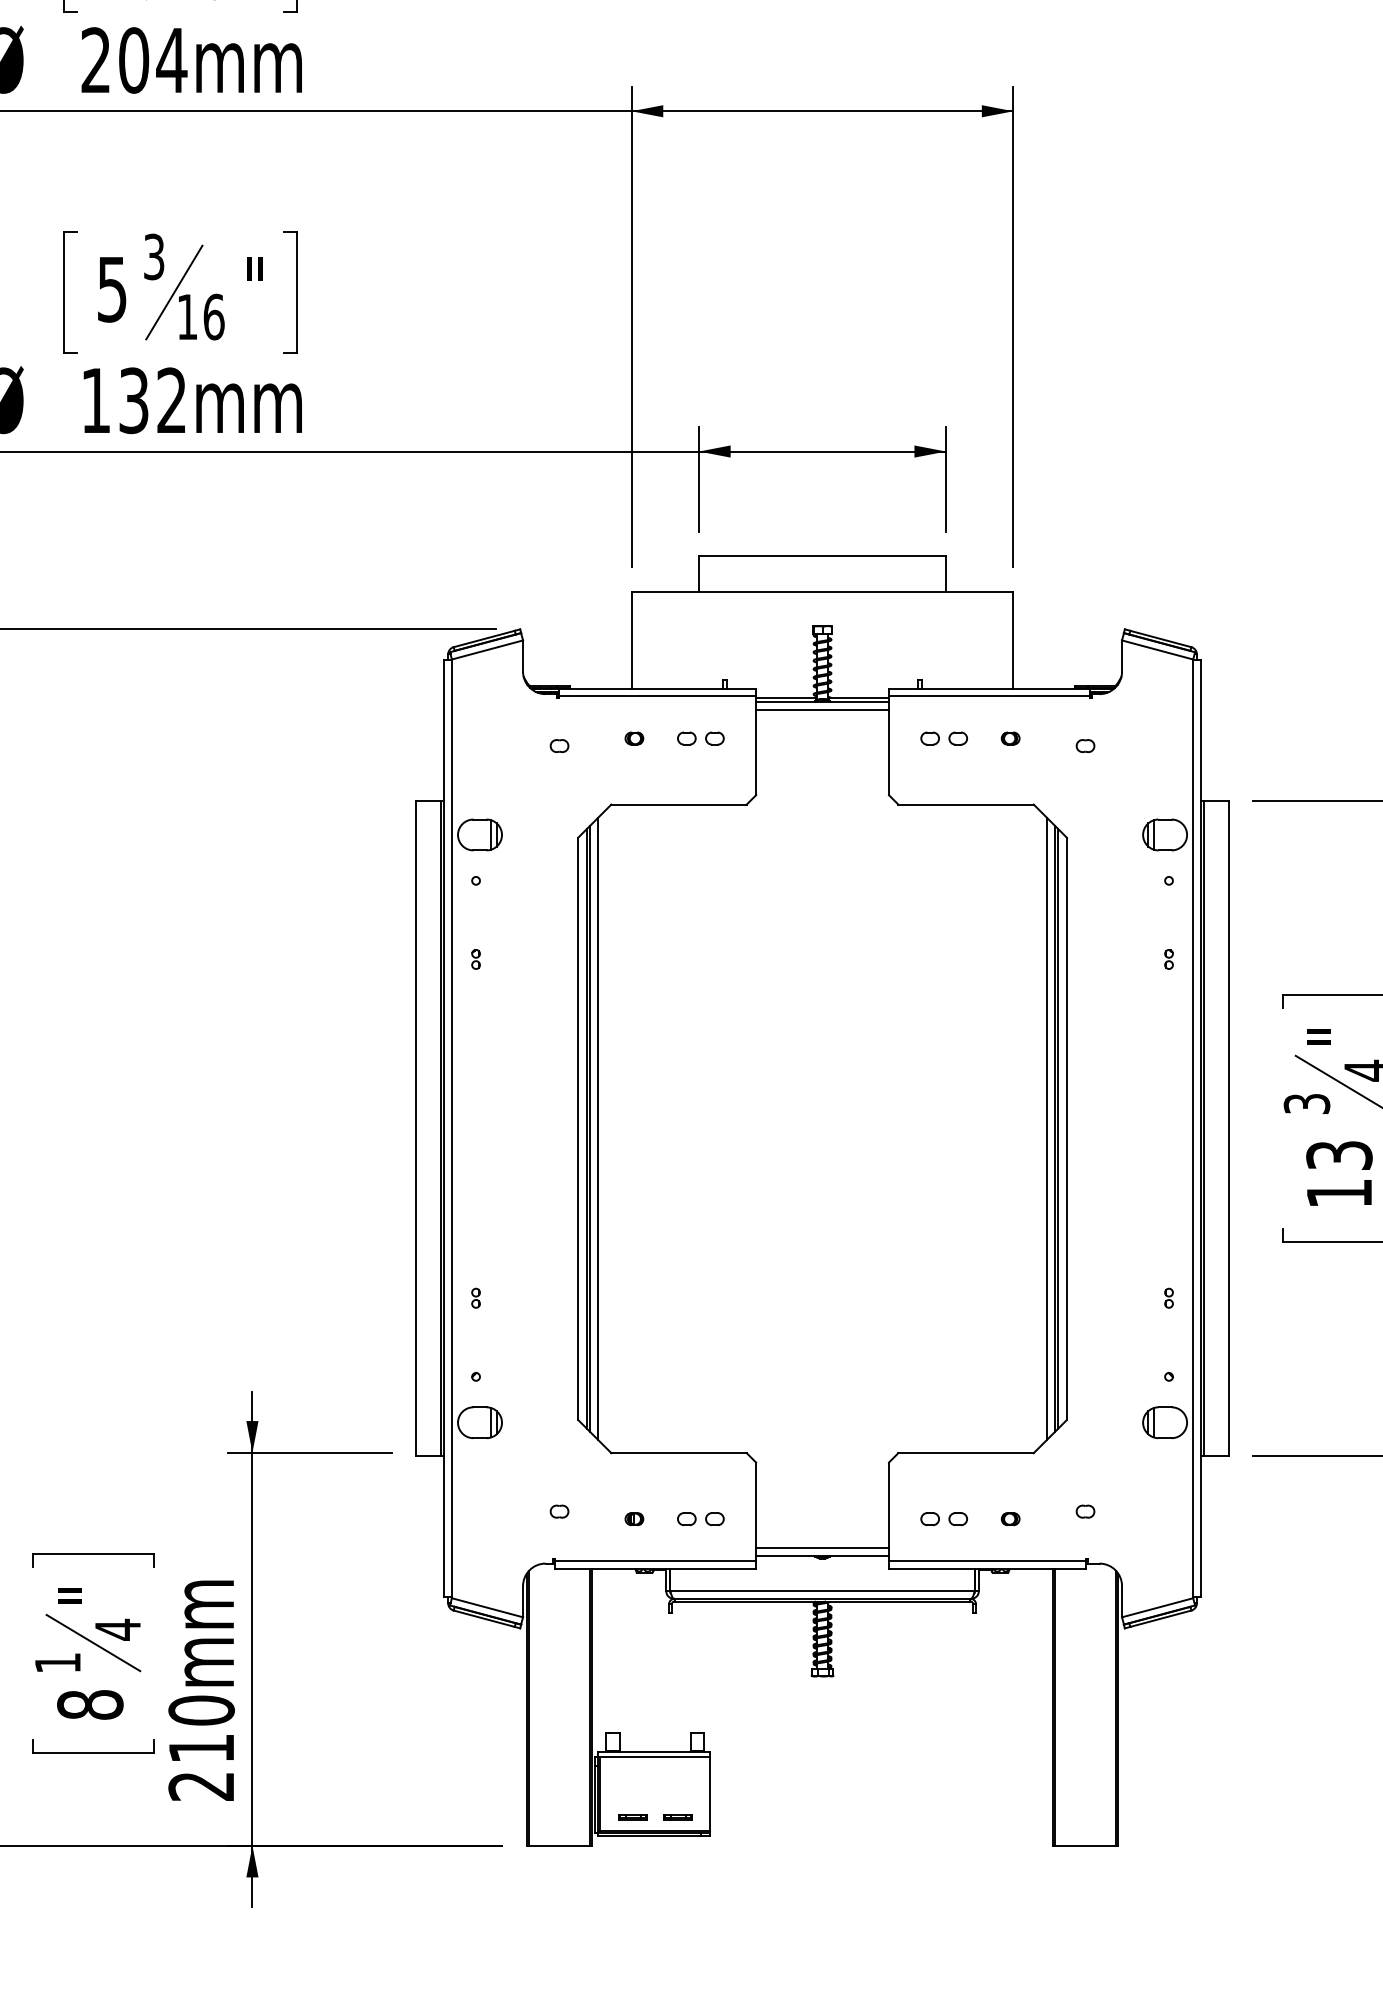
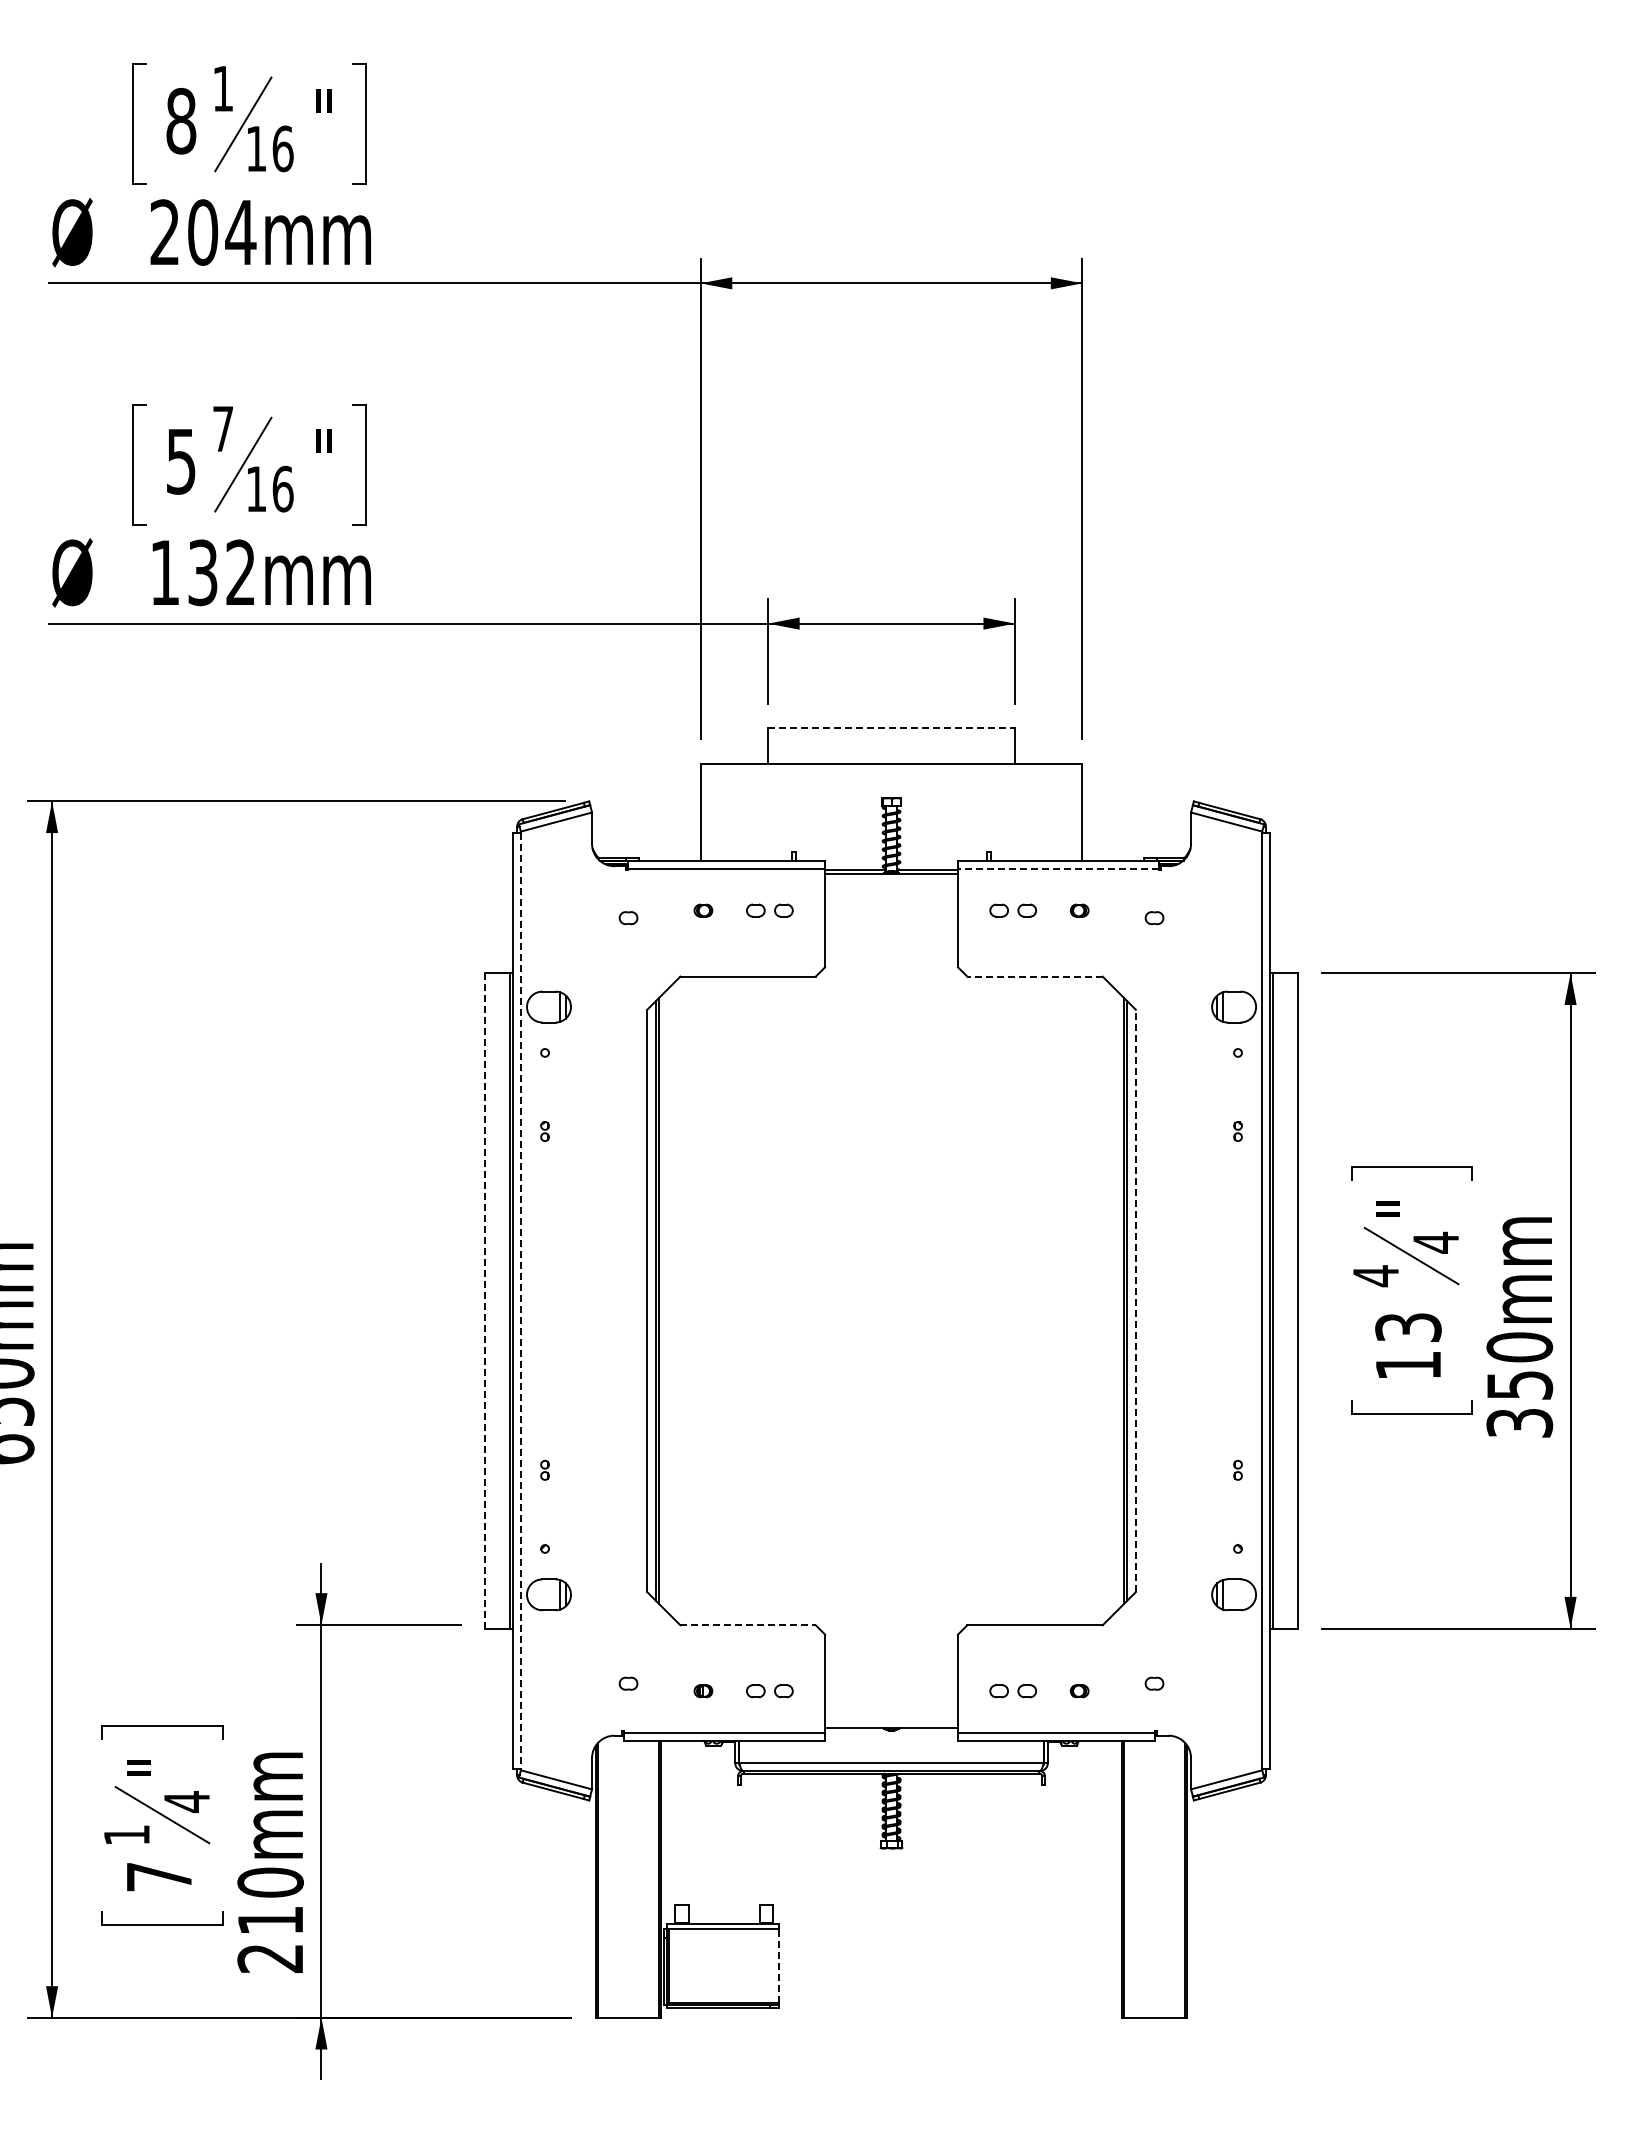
text: (154, 256) -> (223, 428), 3 -> 7
line: (822, 556) -> (891, 728), solid -> dashed
line: (989, 696) -> (1058, 868), solid -> dashed
line: (822, 709) -> (891, 881), removed
line: (966, 804) -> (1035, 976), solid -> dashed
text: (1306, 1104) -> (1375, 1276), 3 -> 4
line: (416, 1128) -> (485, 1300), solid -> dashed
line: (597, 1128) -> (666, 1300), removed
line: (1047, 1128) -> (1116, 1300), removed
line: (1066, 1128) -> (1135, 1300), solid -> dashed
line: (451, 1129) -> (520, 1301), solid -> dashed
line: (679, 1453) -> (748, 1625), solid -> dashed
line: (822, 1548) -> (891, 1720), removed
text: (90, 1704) -> (159, 1876), 8 -> 7
line: (710, 1793) -> (779, 1965), solid -> dashed
part: (632, 1817) -> (701, 1989), removed
part: (677, 1817) -> (746, 1989), removed

